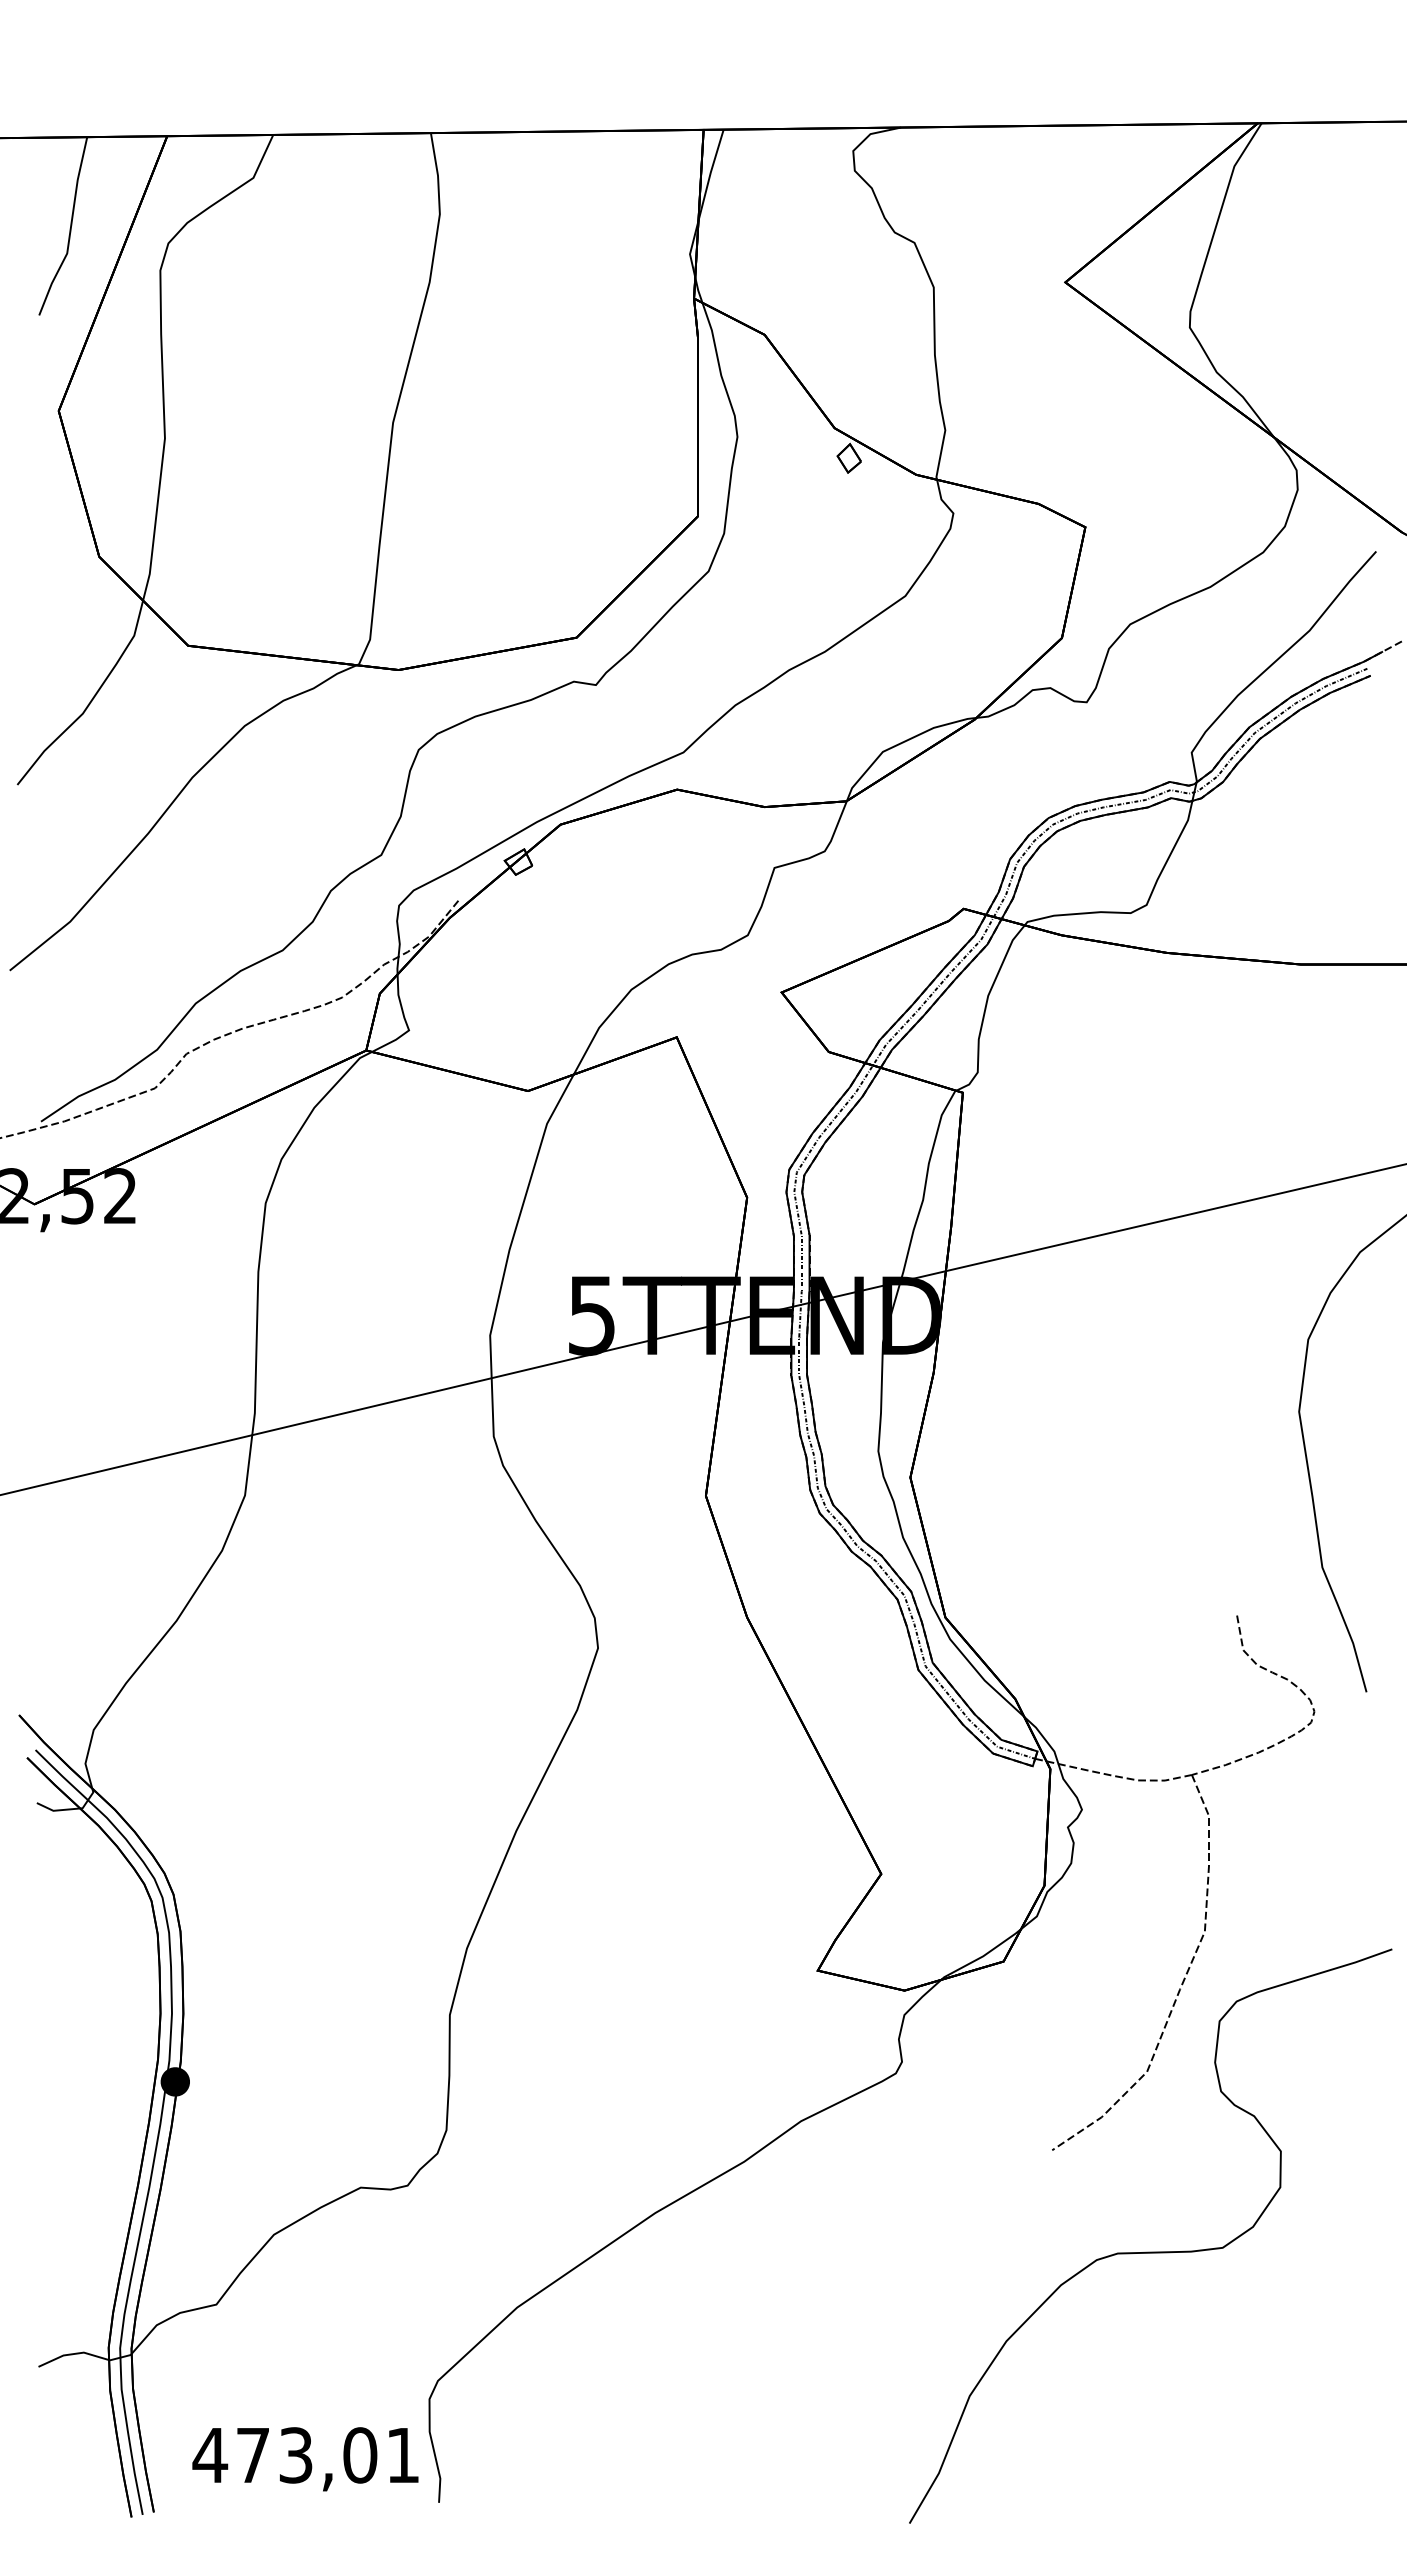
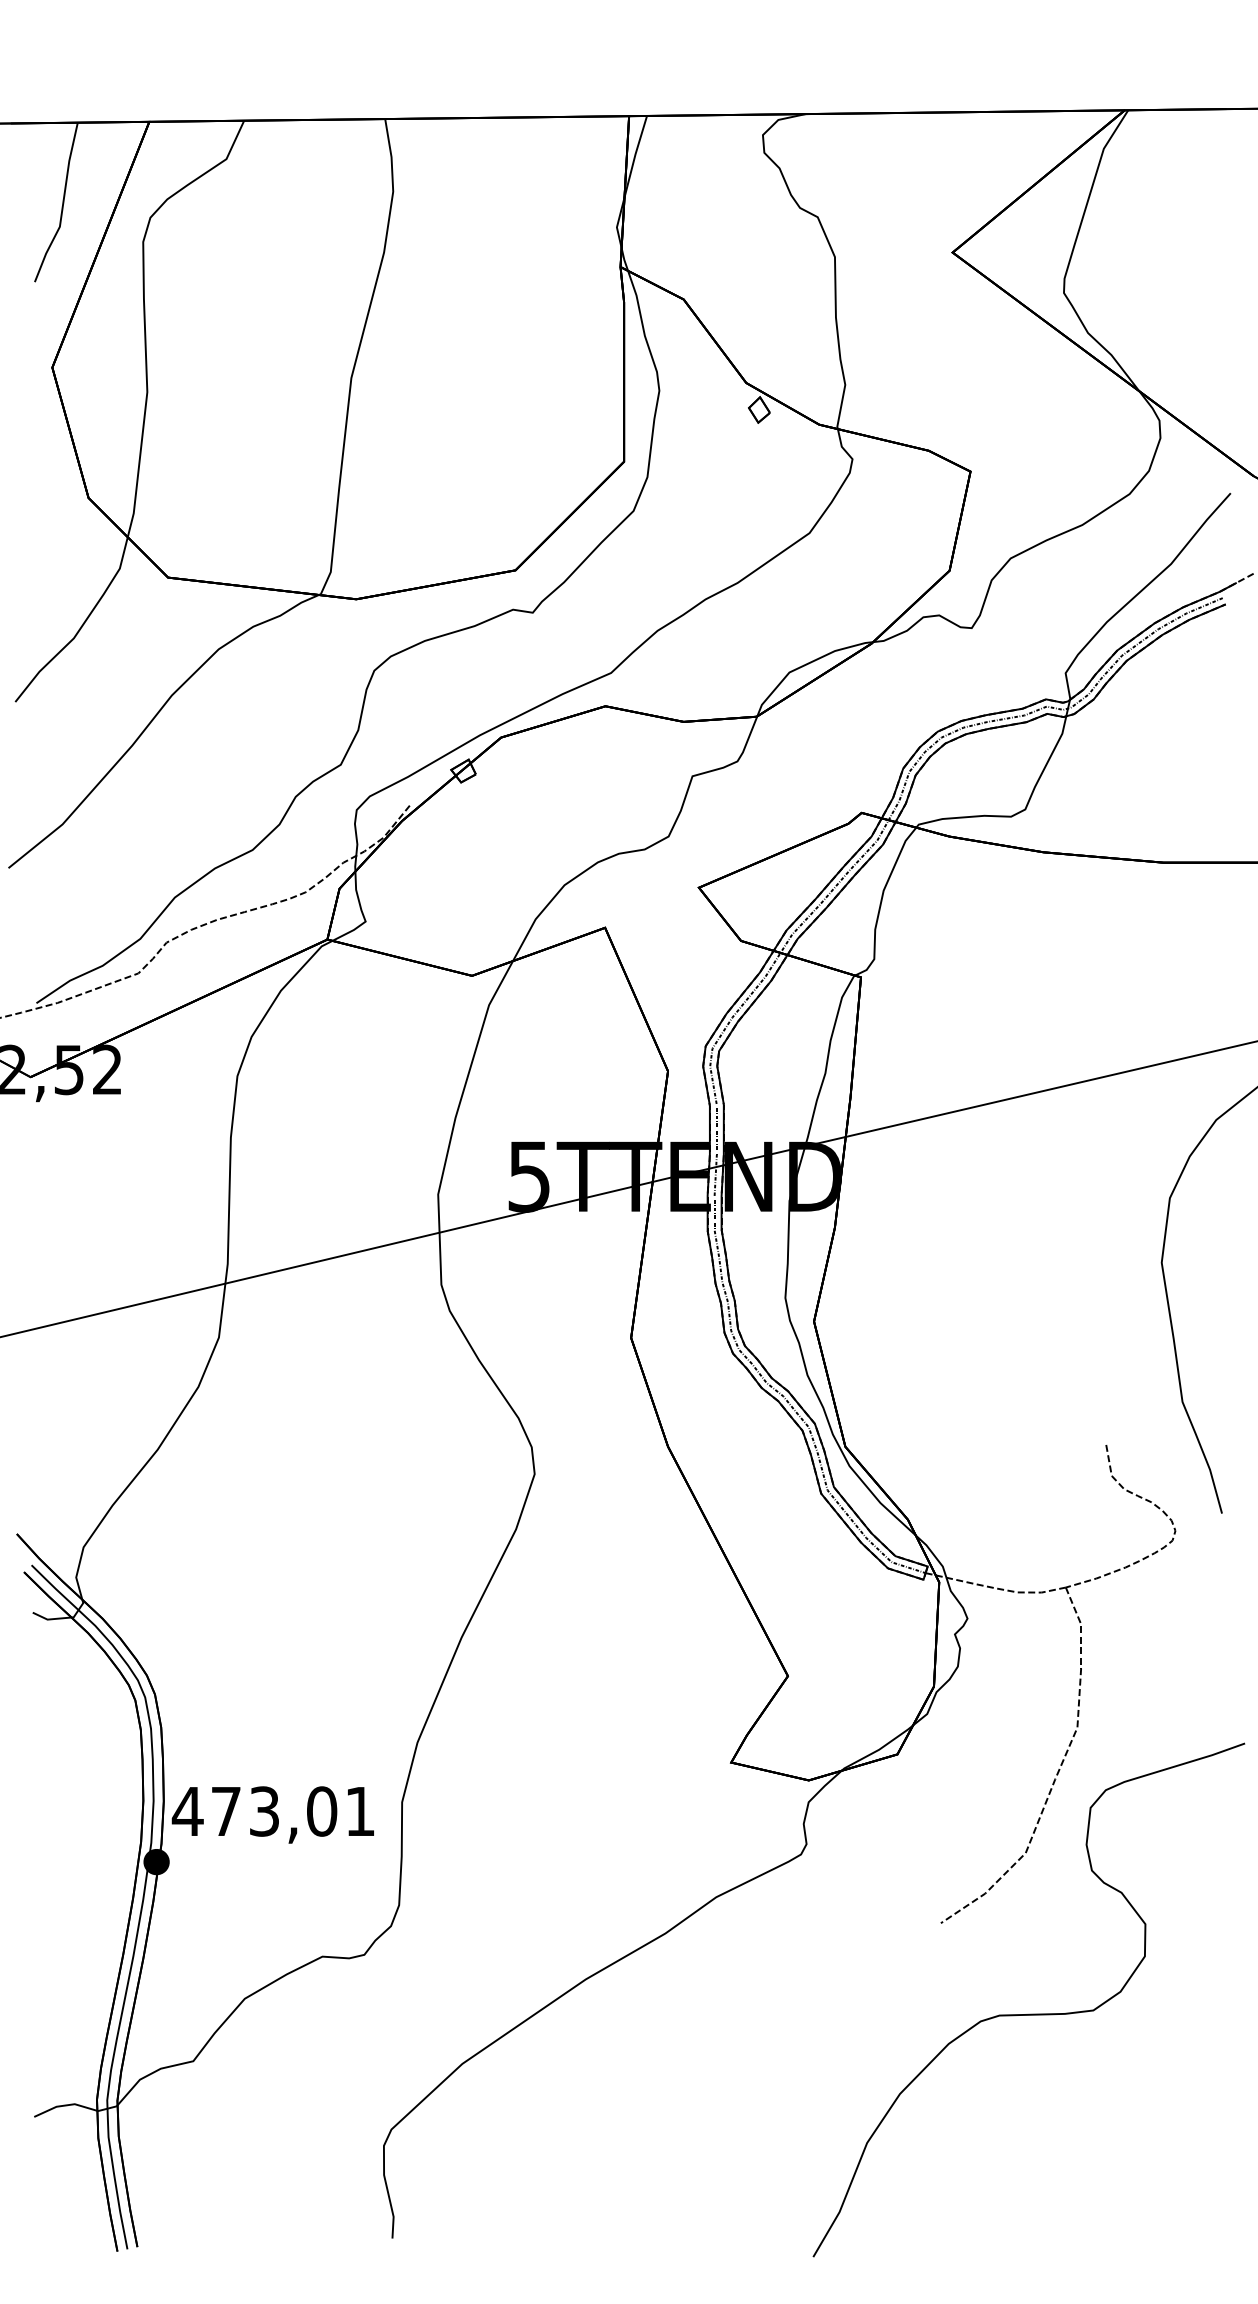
text: (305, 2459) -> (273, 1815), moved

